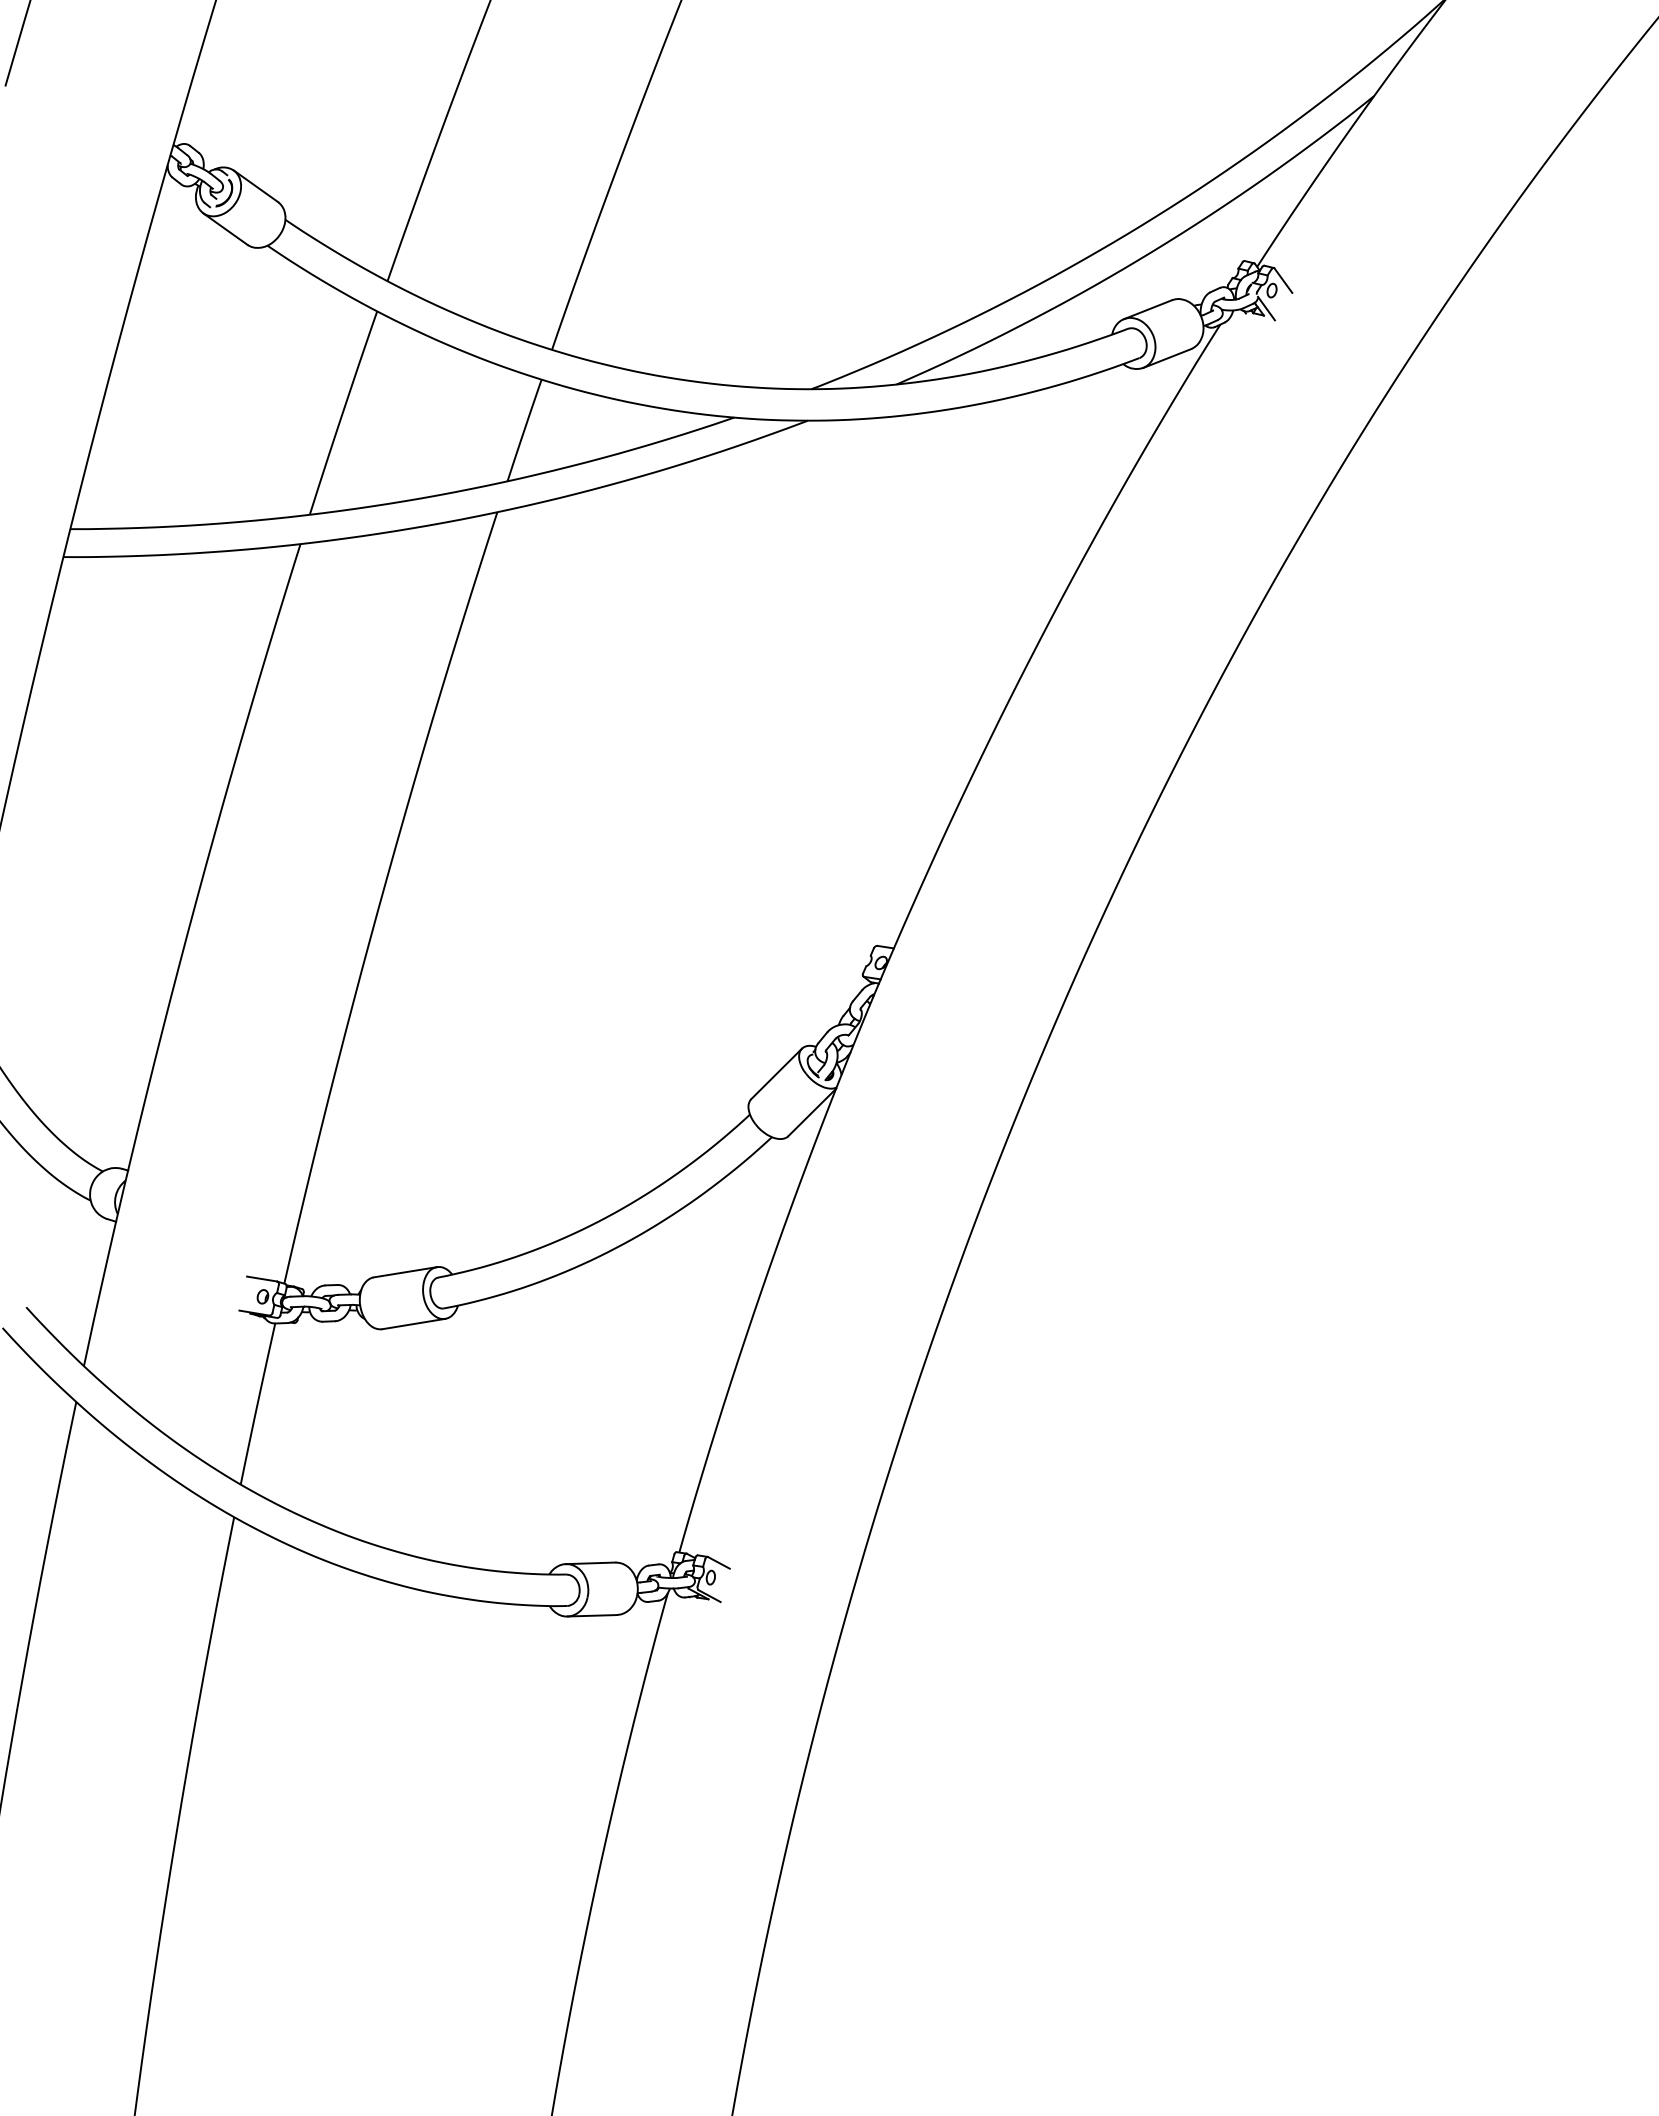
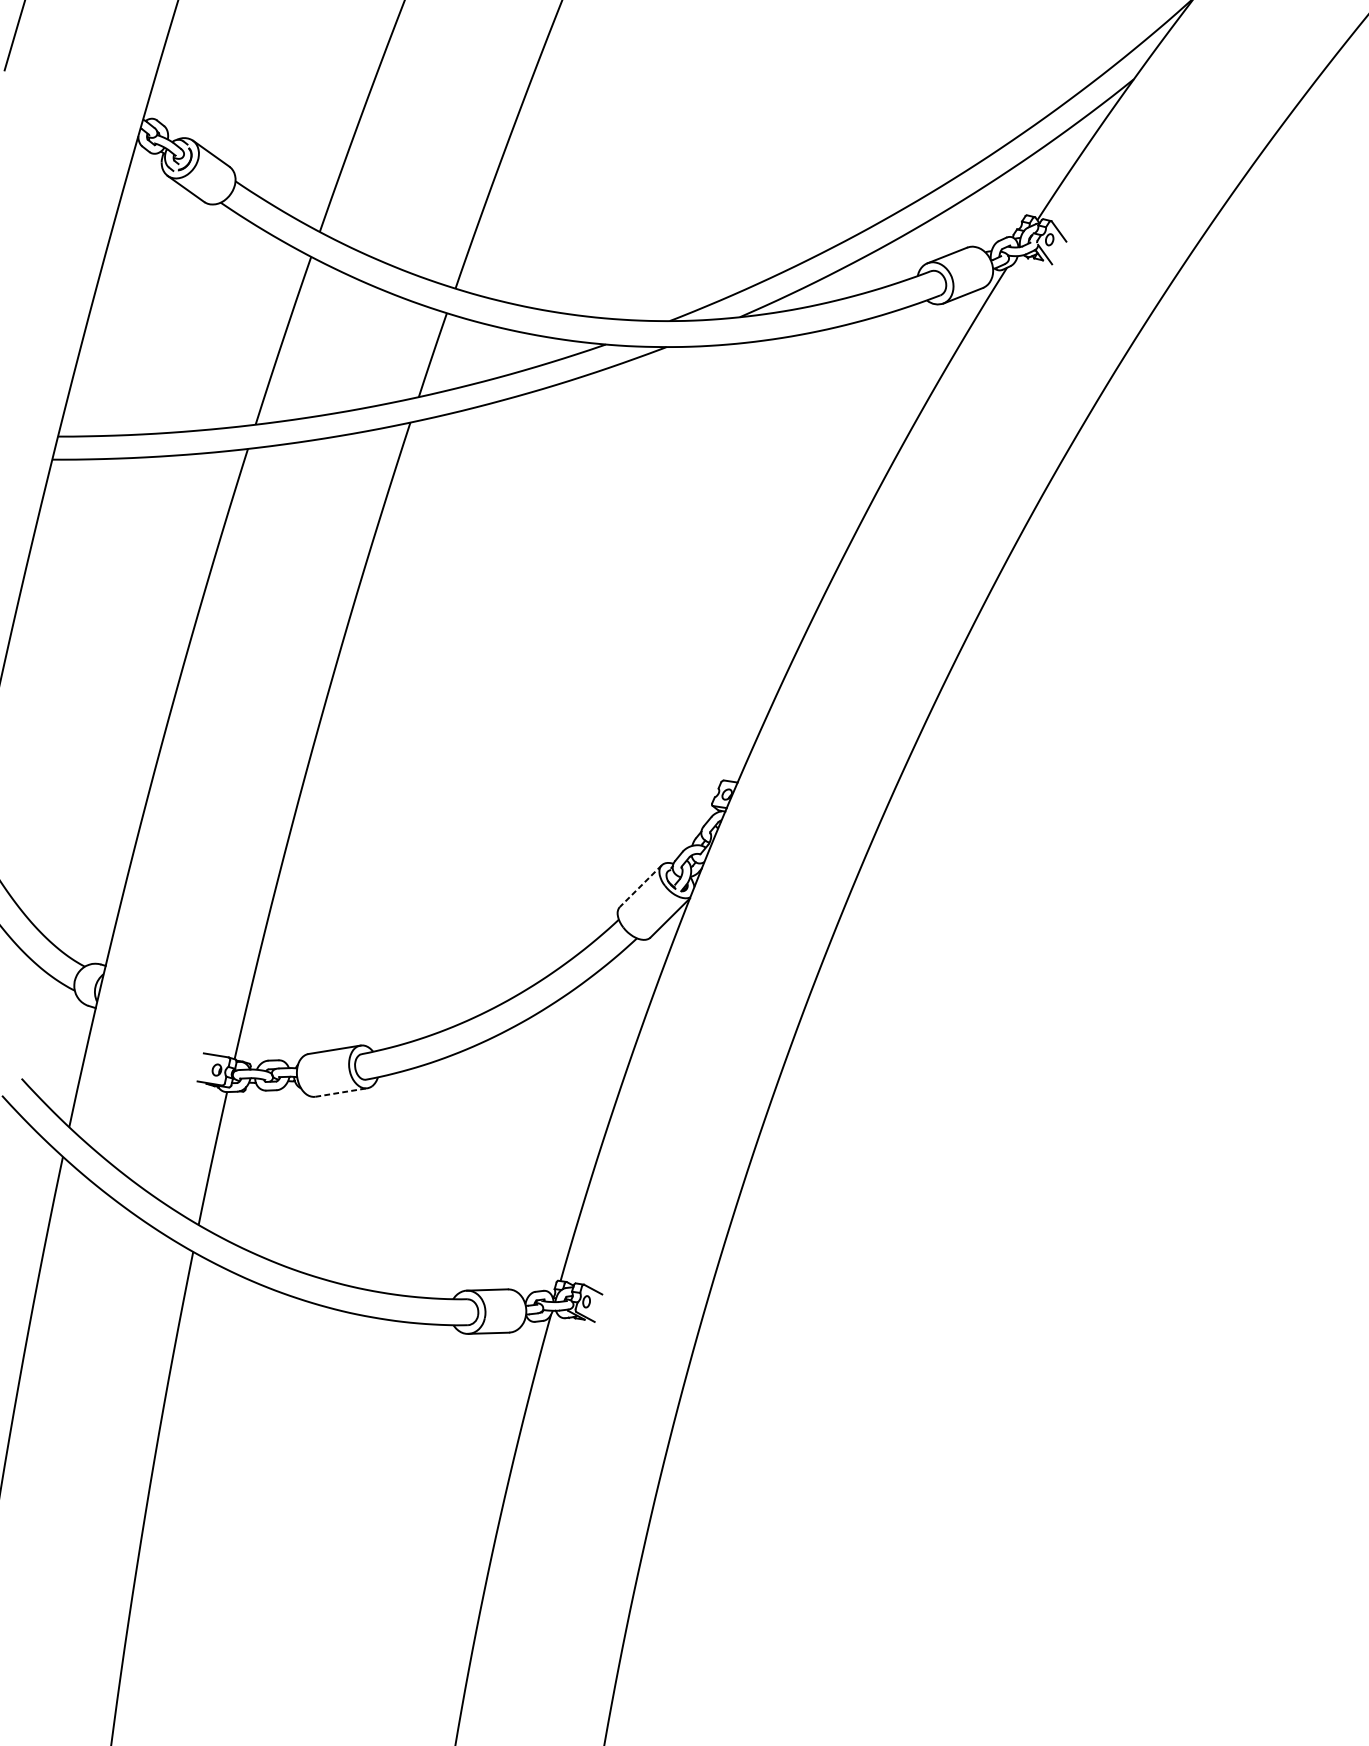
line: (776, 1073) -> (640, 885), solid -> dashed
line: (413, 1324) -> (341, 1092), solid -> dashed

